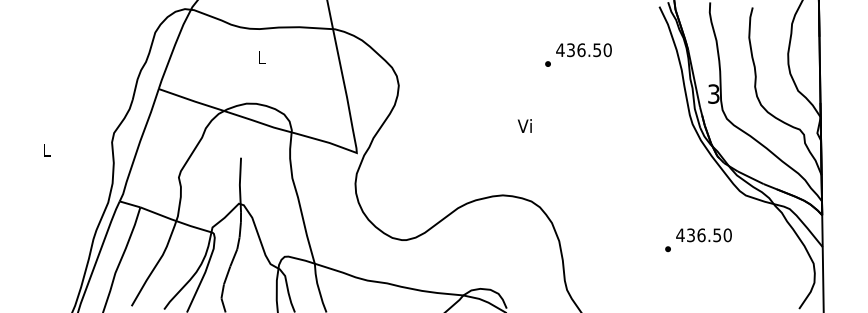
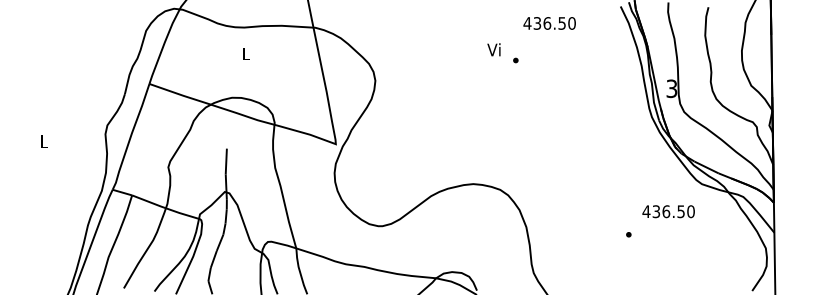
text: (583, 50) -> (549, 23), moved
text: (524, 125) -> (493, 49), moved
text: (703, 235) -> (668, 211), moved

